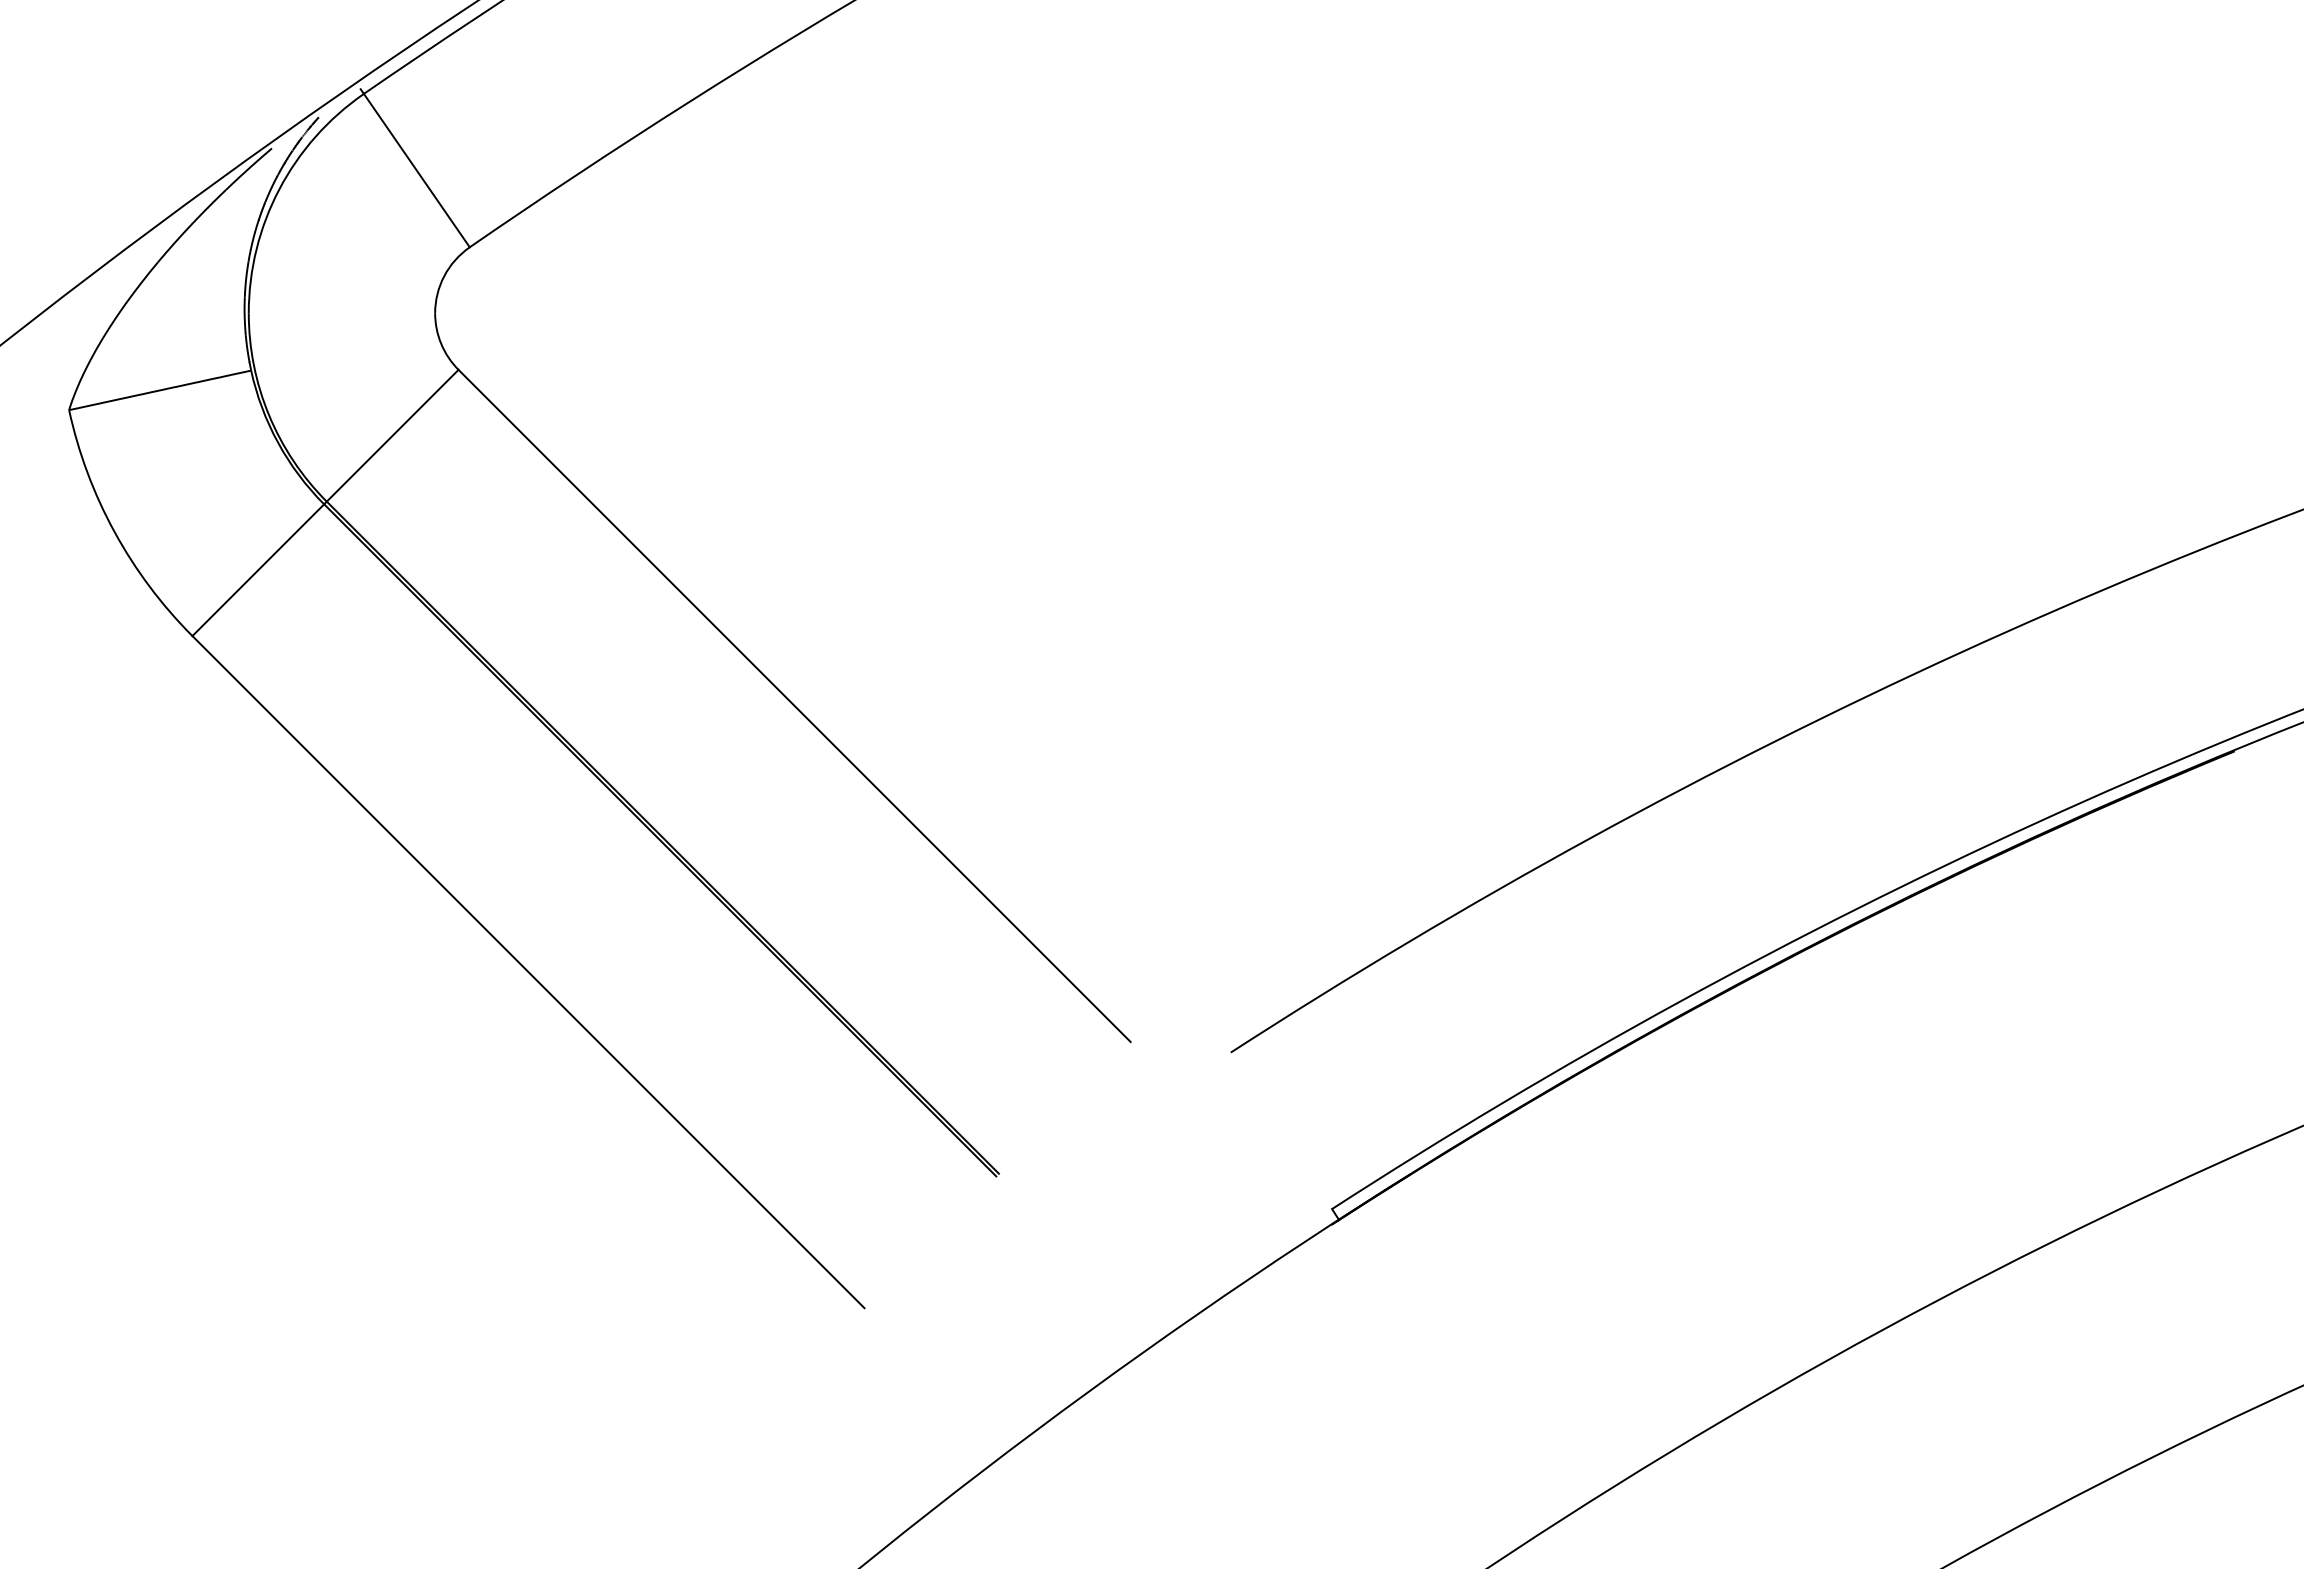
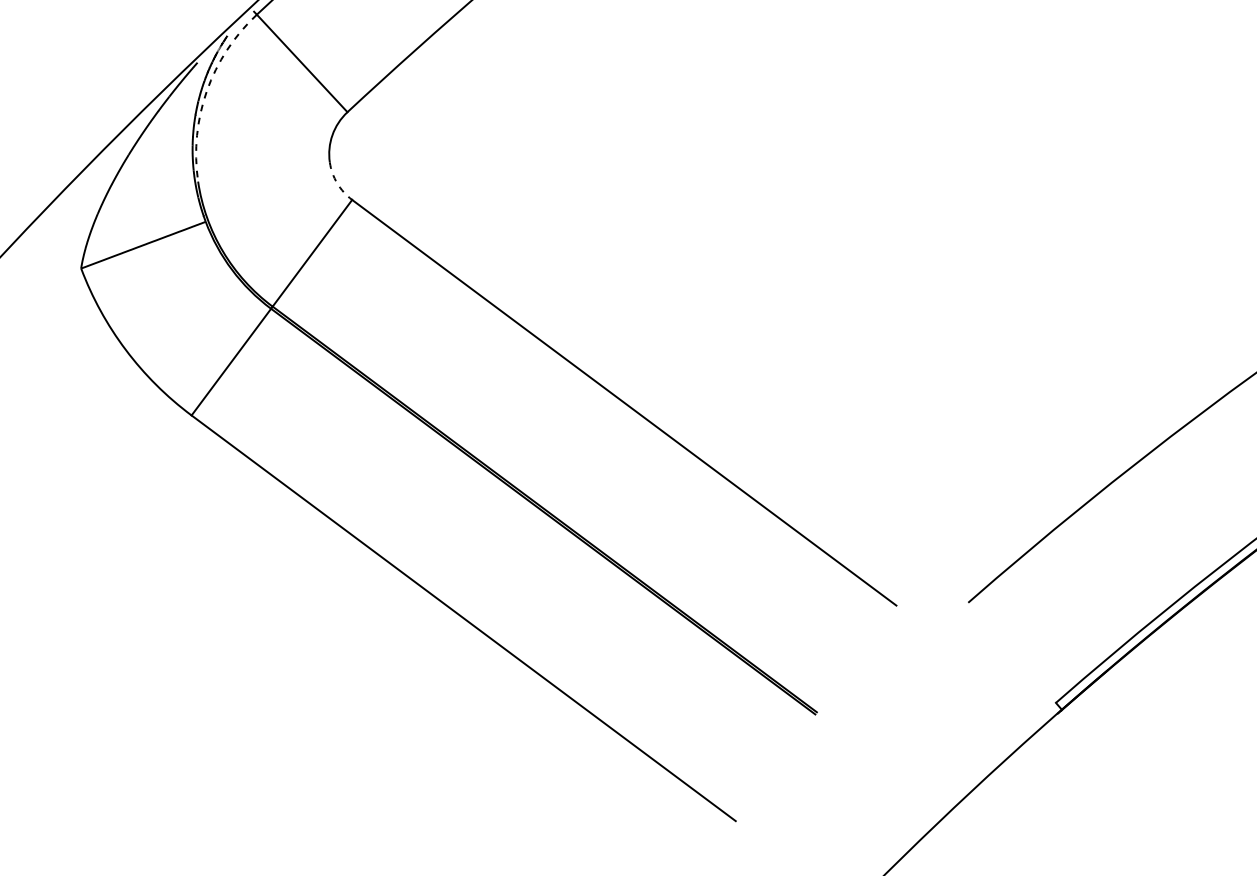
arc: (279, 189) -> (207, 90), solid -> dashed
arc: (441, 343) -> (337, 183), solid -> dashed

